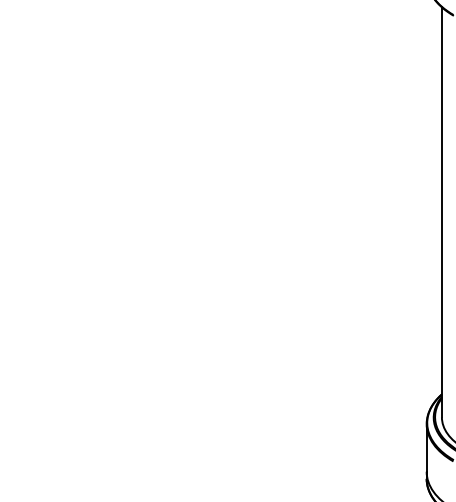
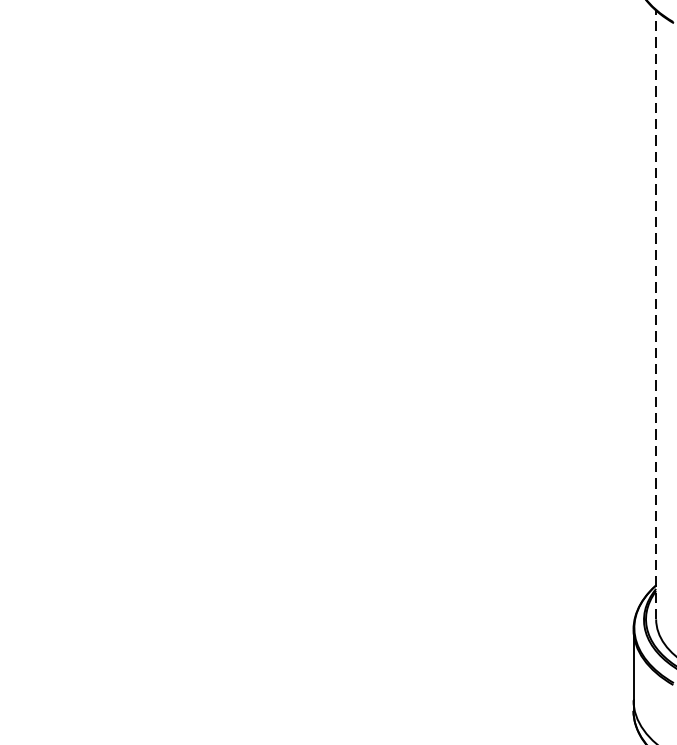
line: (441, 212) -> (655, 315), solid -> dashed

